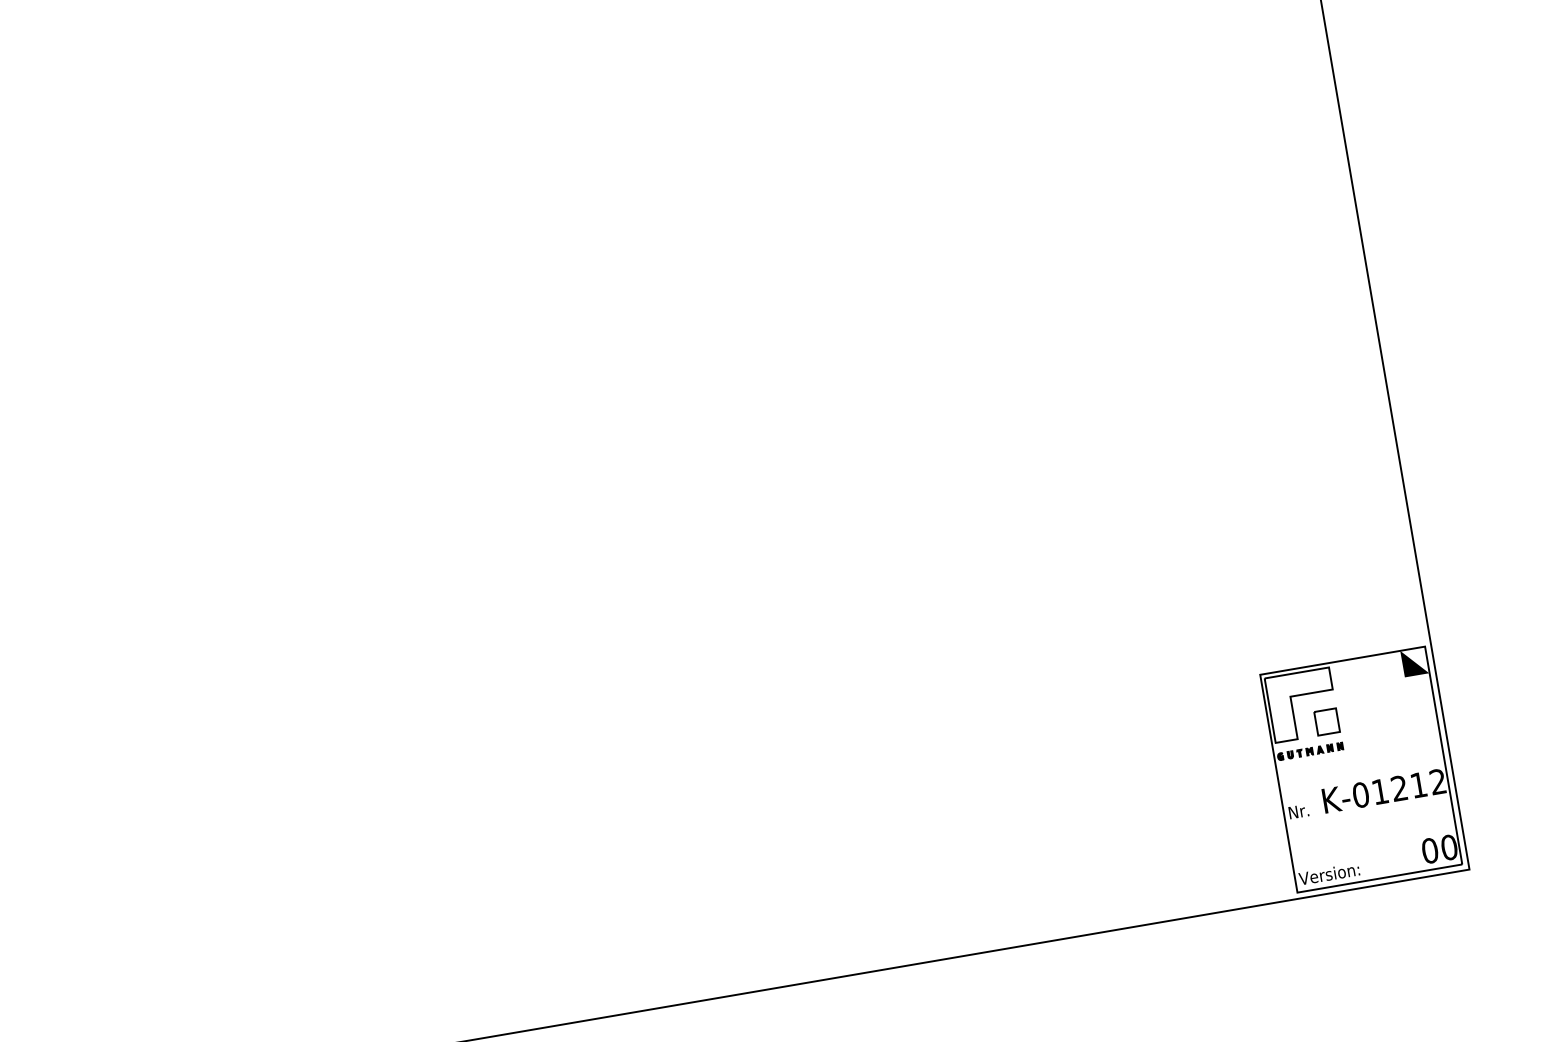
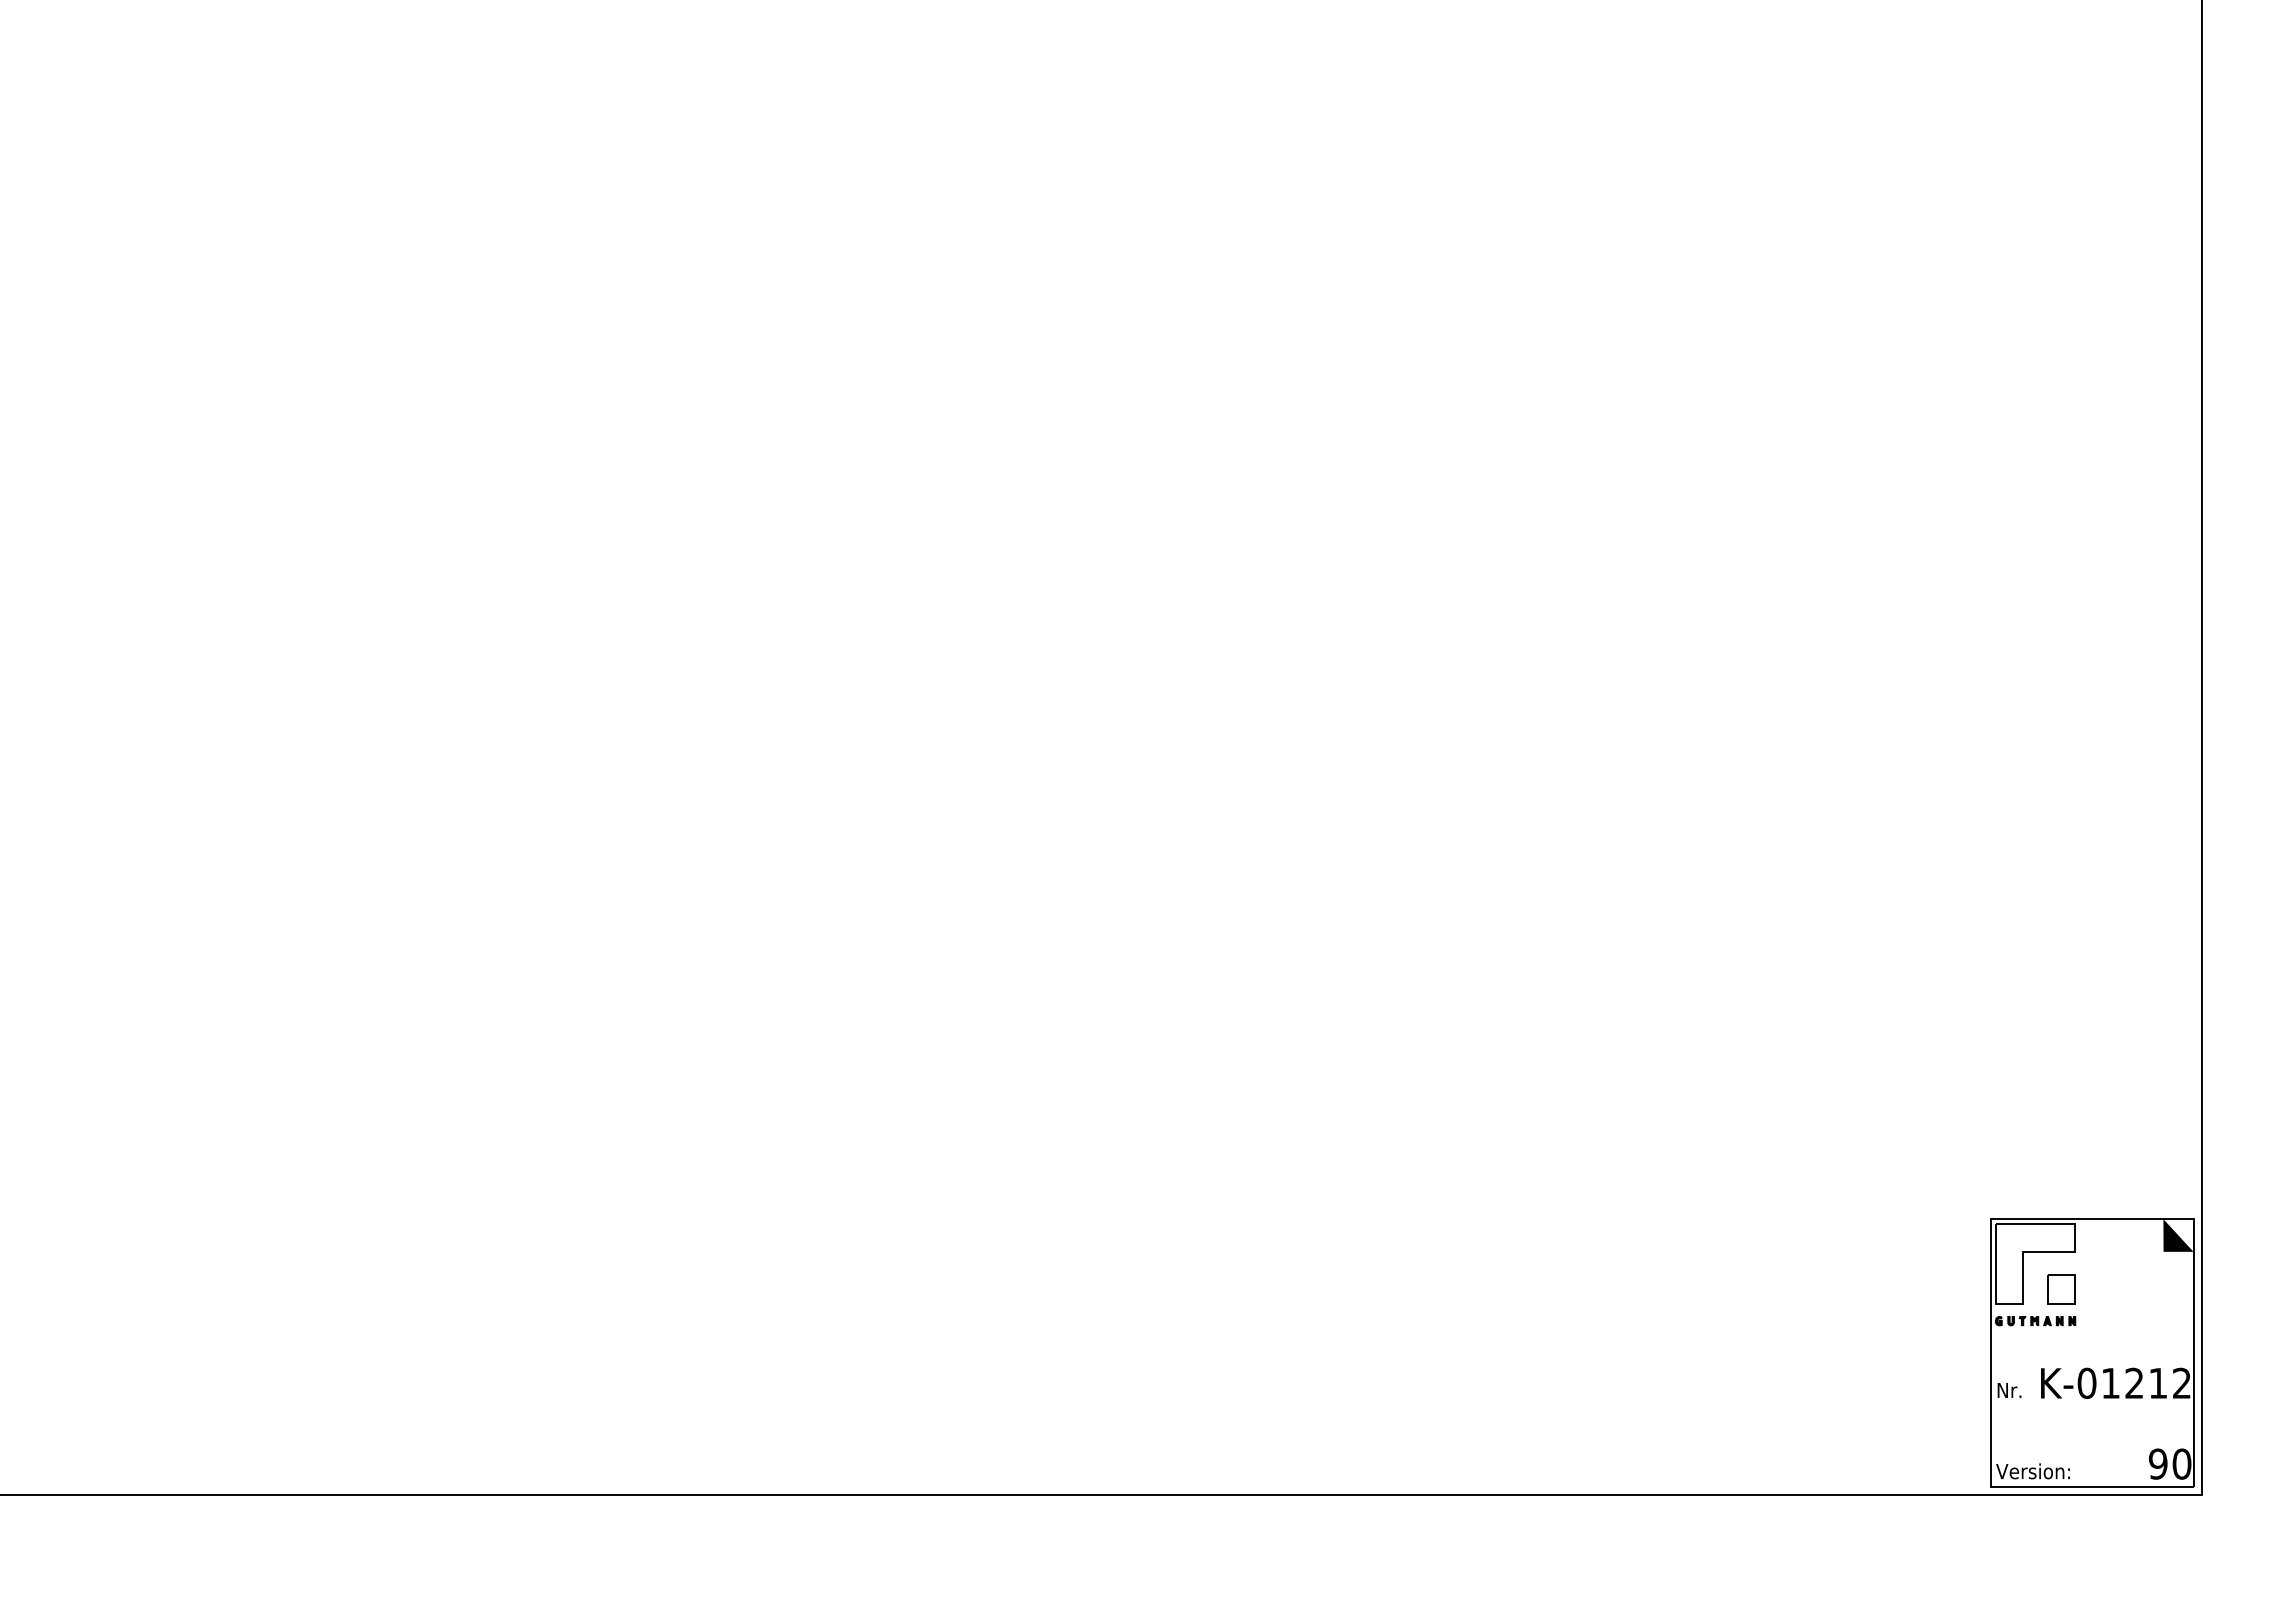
text: (1429, 850) -> (2157, 1463), 00 -> 90

